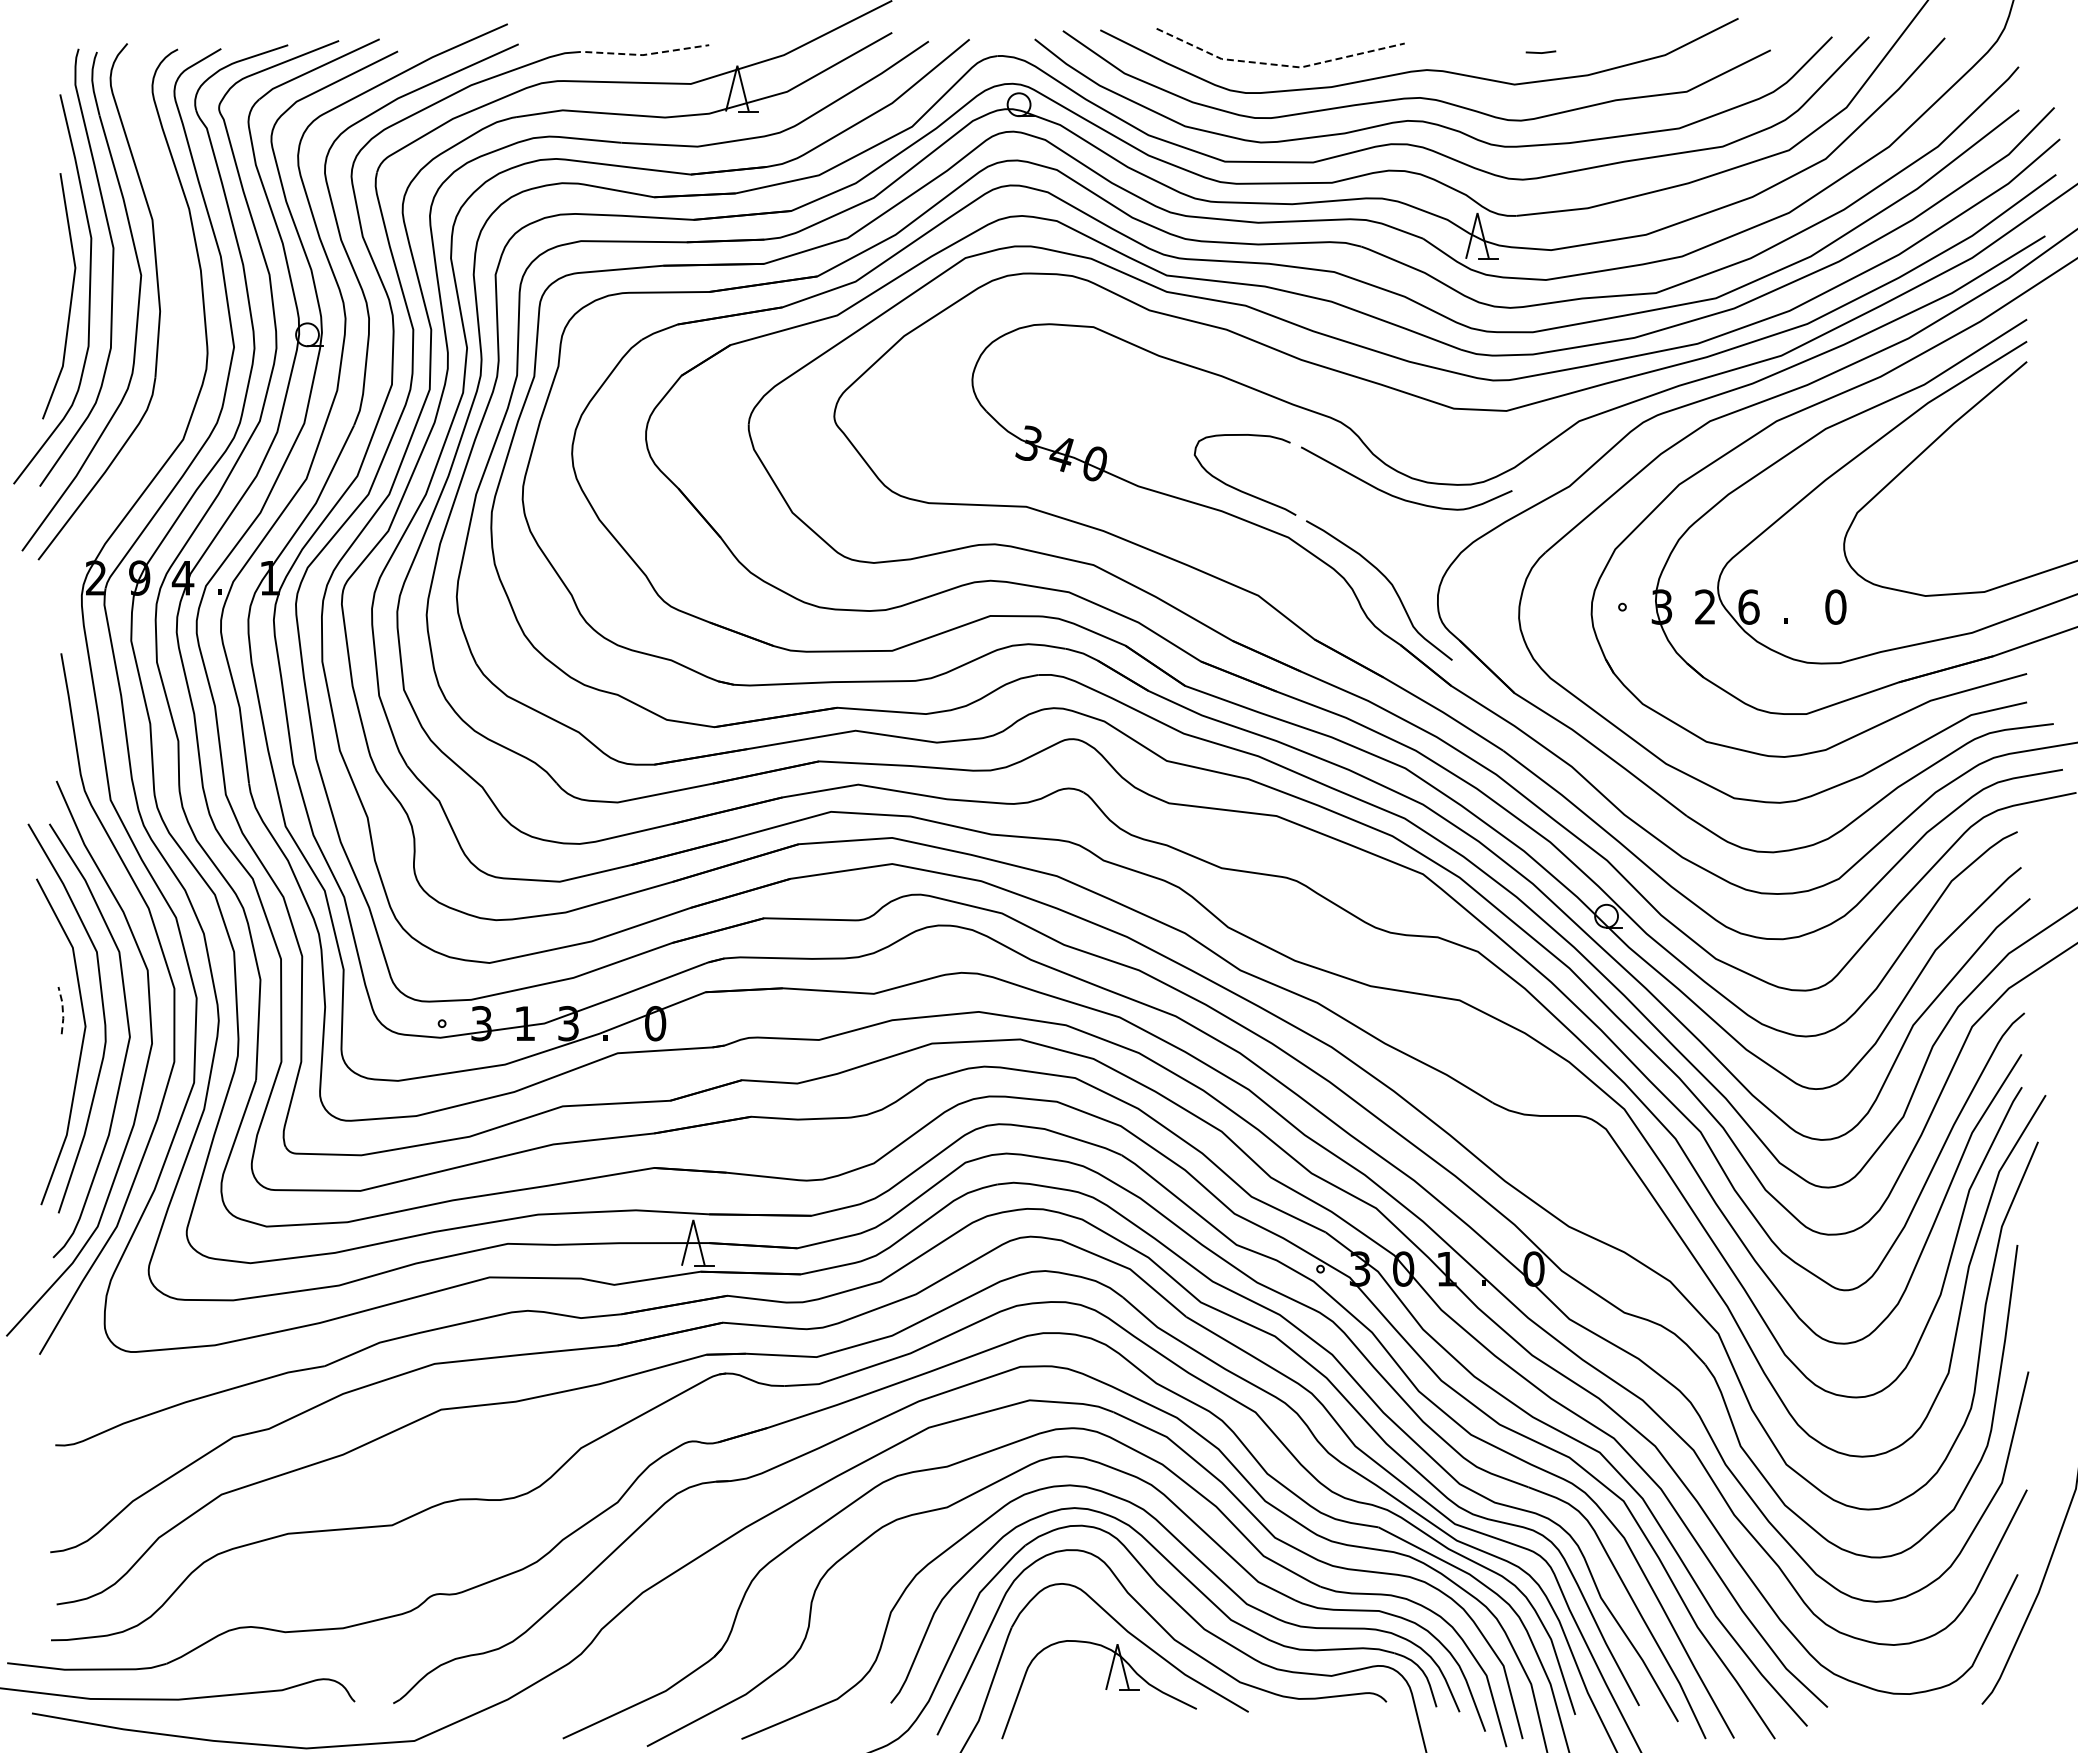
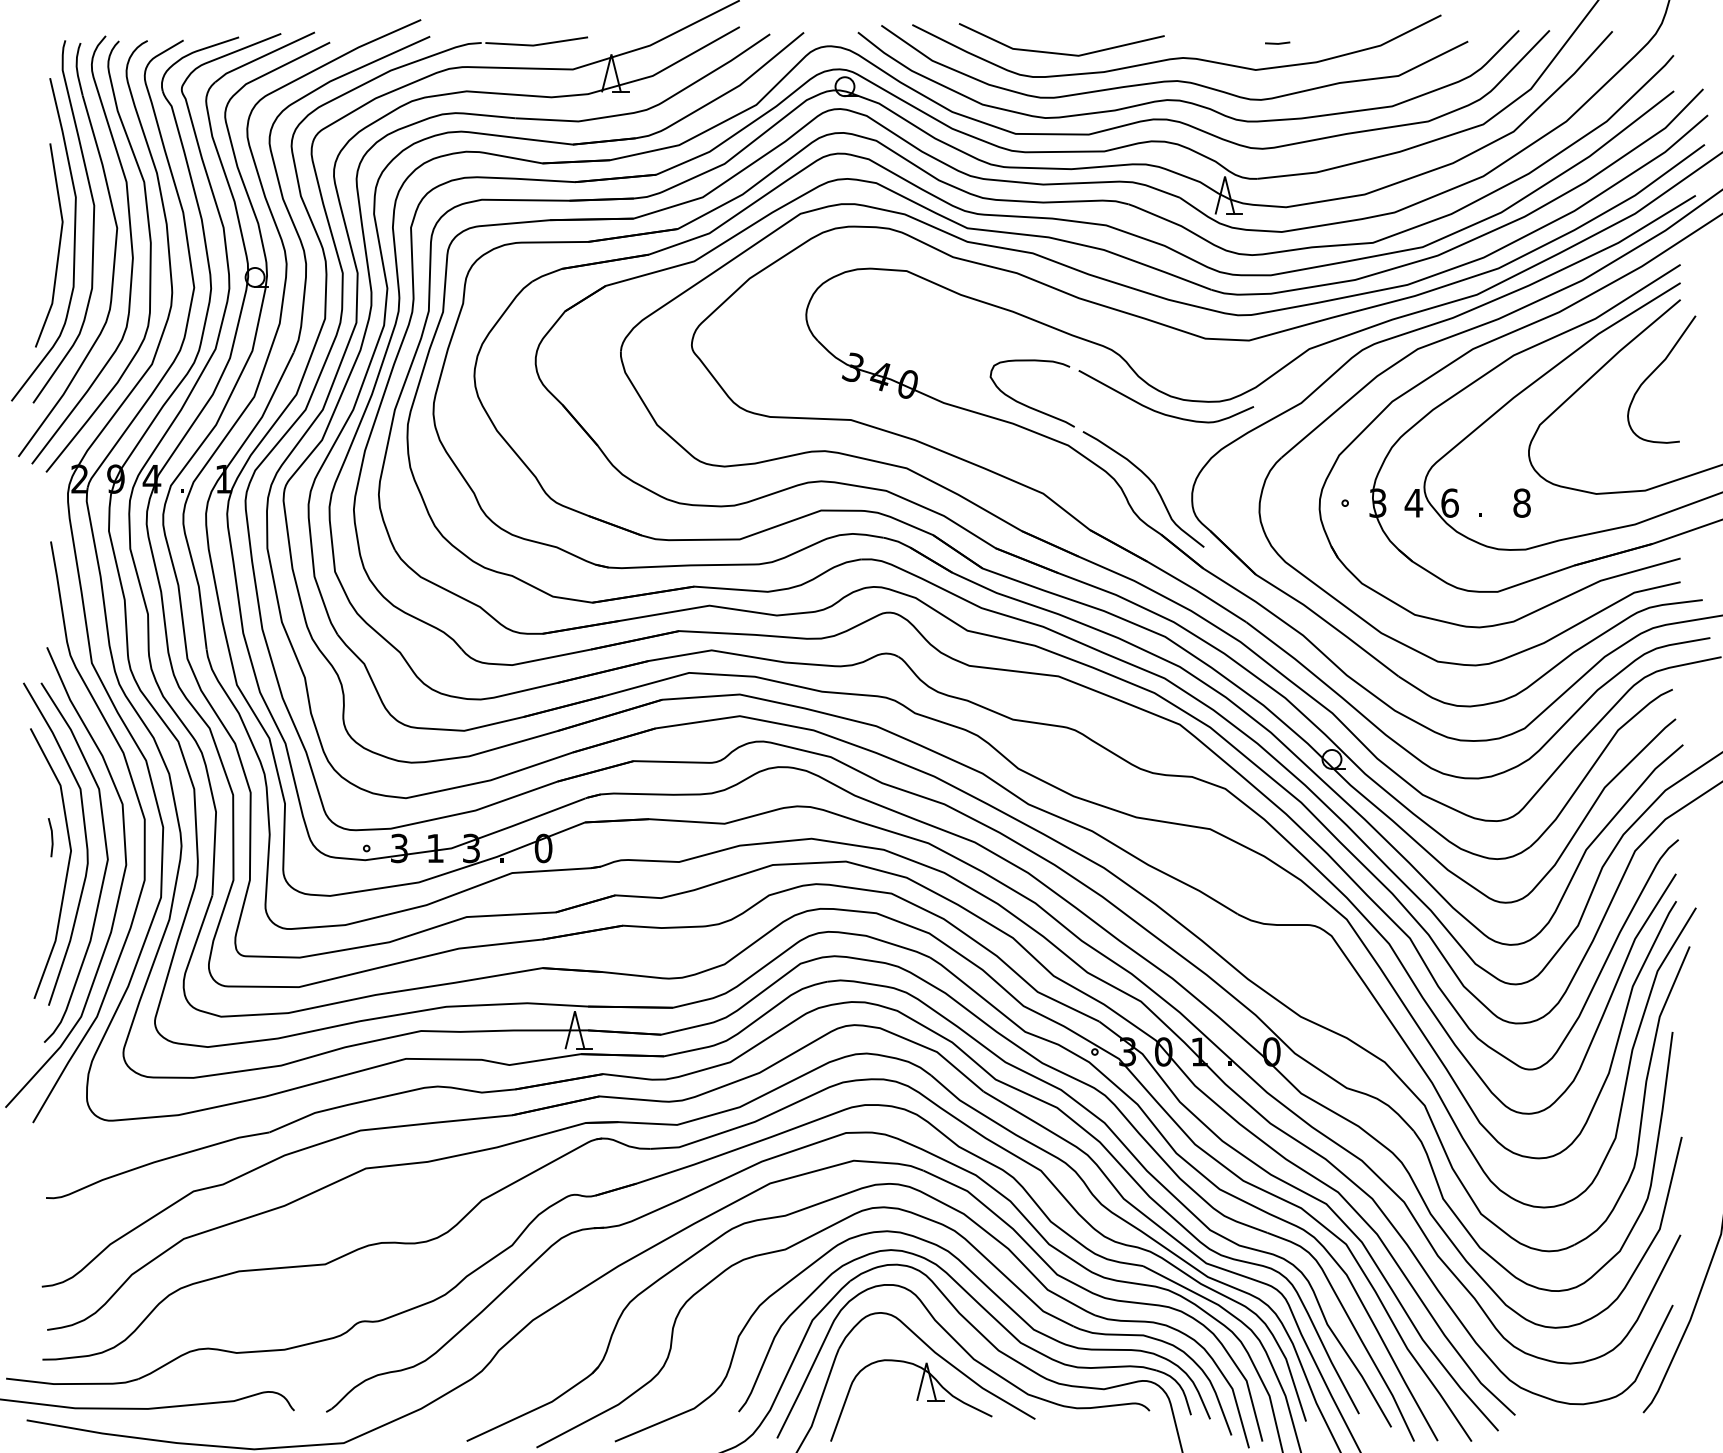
line: (647, 54) -> (536, 45), dashed -> solid
line: (1279, 65) -> (1060, 54), dashed -> solid
curve: (180, 309) -> (149, 256), added
curve: (1995, 448) -> (1654, 371), added
text: (1705, 606) -> (1414, 502), 2 -> 4
text: (1835, 606) -> (1521, 502), 0 -> 8
line: (62, 1010) -> (51, 837), dashed -> solid

